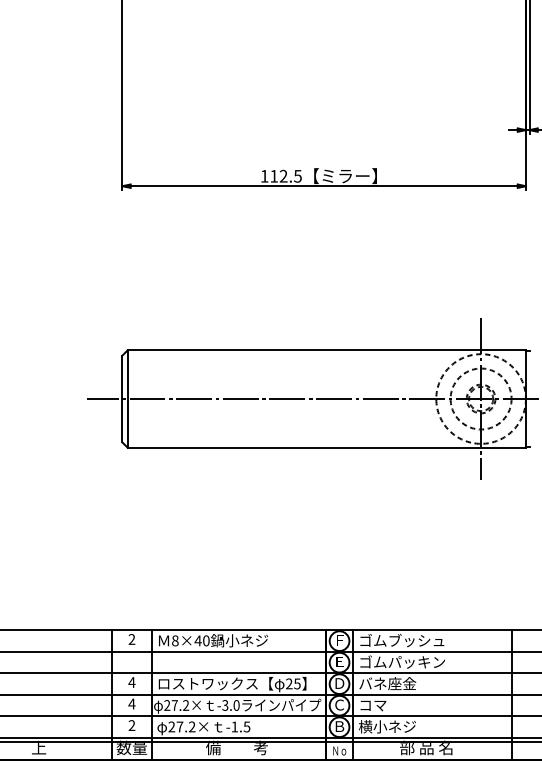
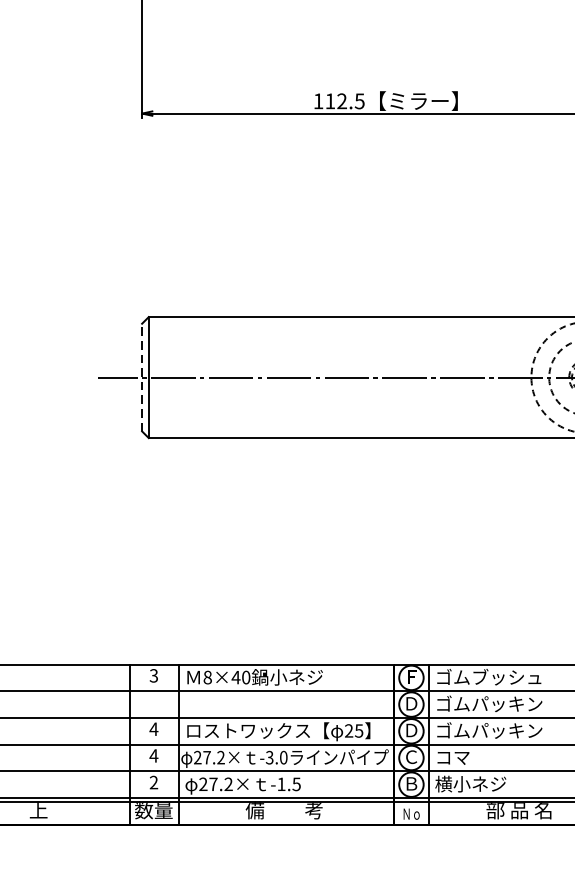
line: (122, 398) -> (142, 376), solid -> dashed
text: (131, 639) -> (153, 675), 2 -> 3
text: (339, 661) -> (411, 703), Ｅ -> Ｄ
text: (401, 683) -> (488, 730), バネ座金 -> ゴムパッキン

